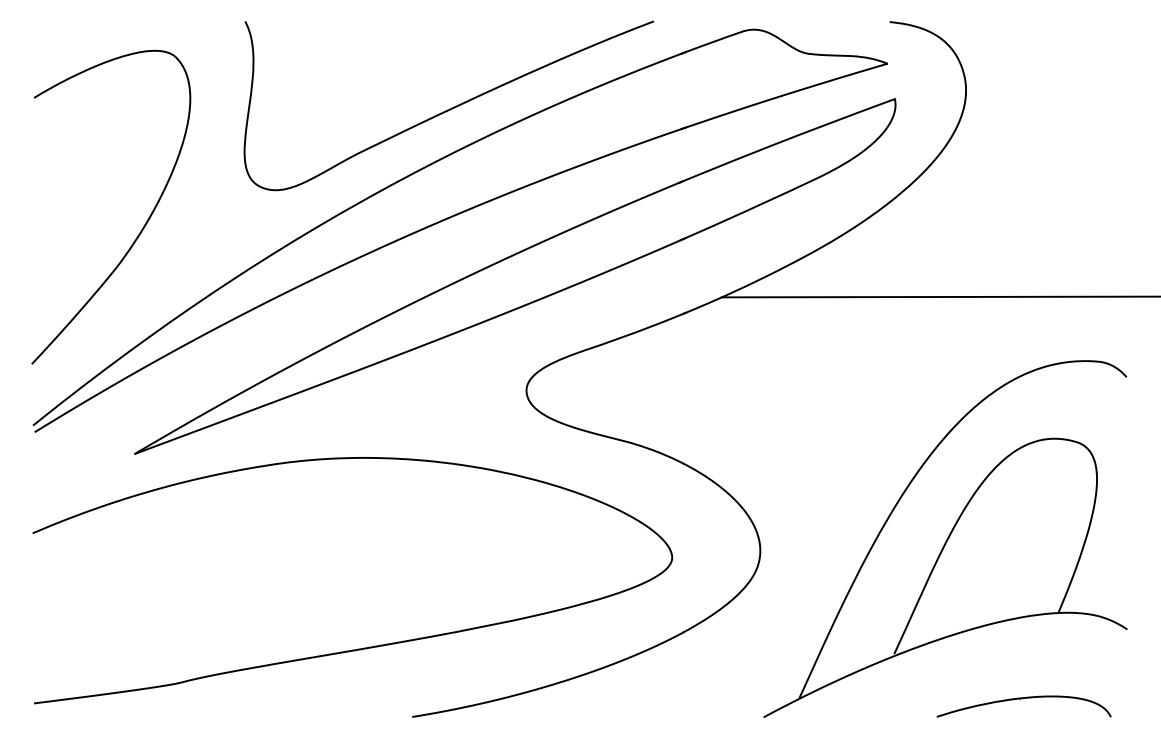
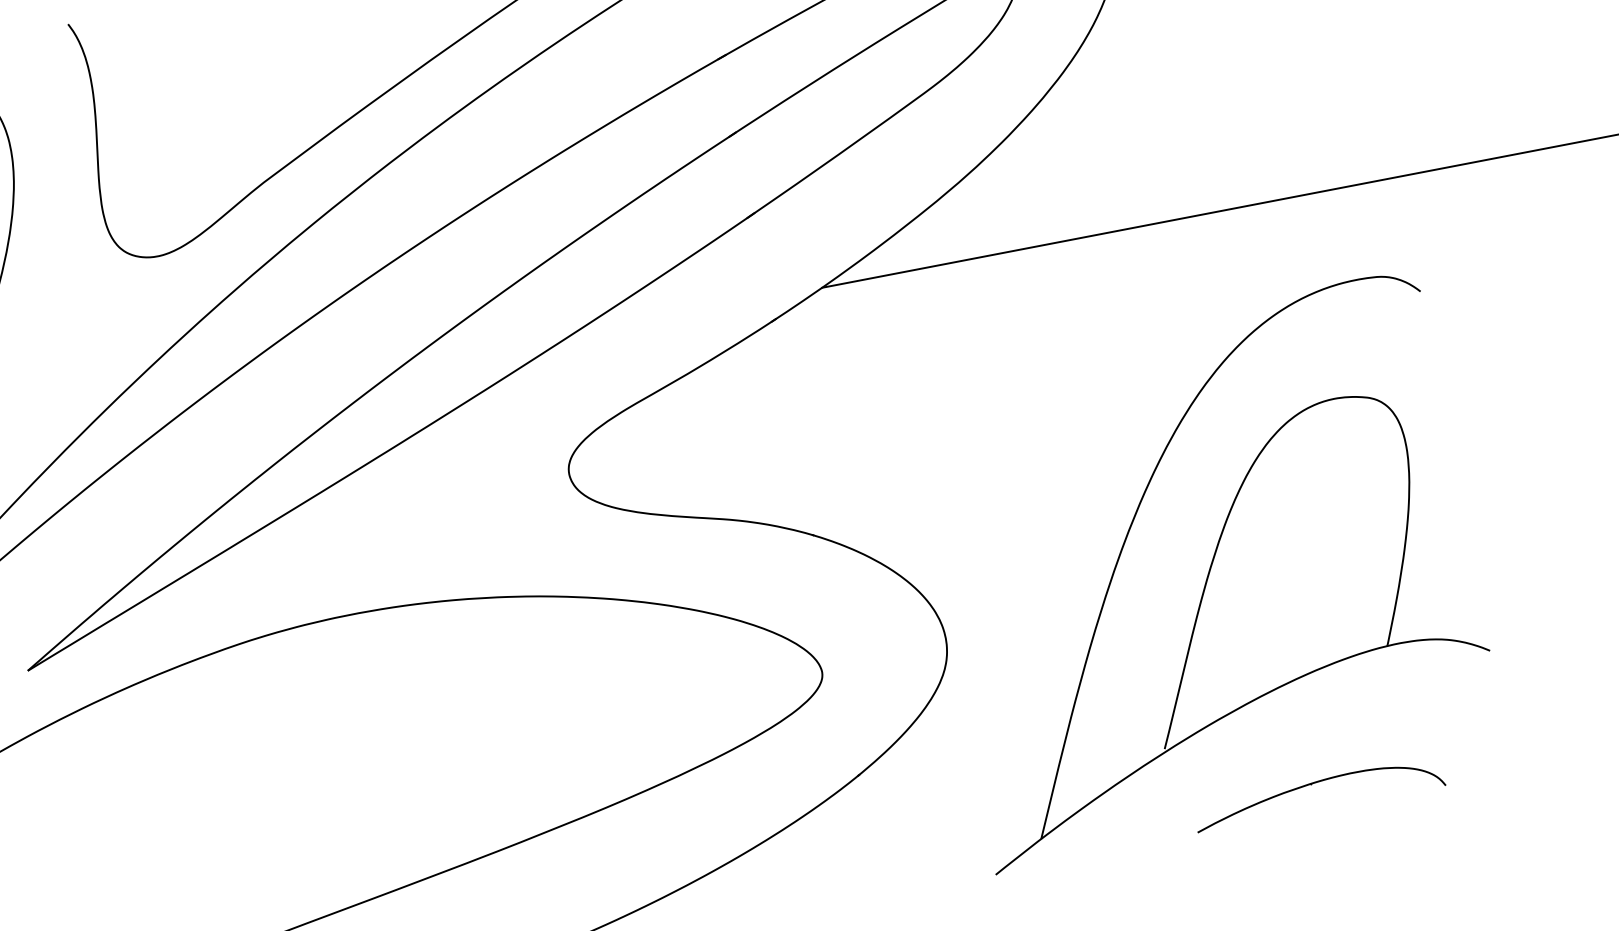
part: (1022, 699) -> (1315, 784), moved

